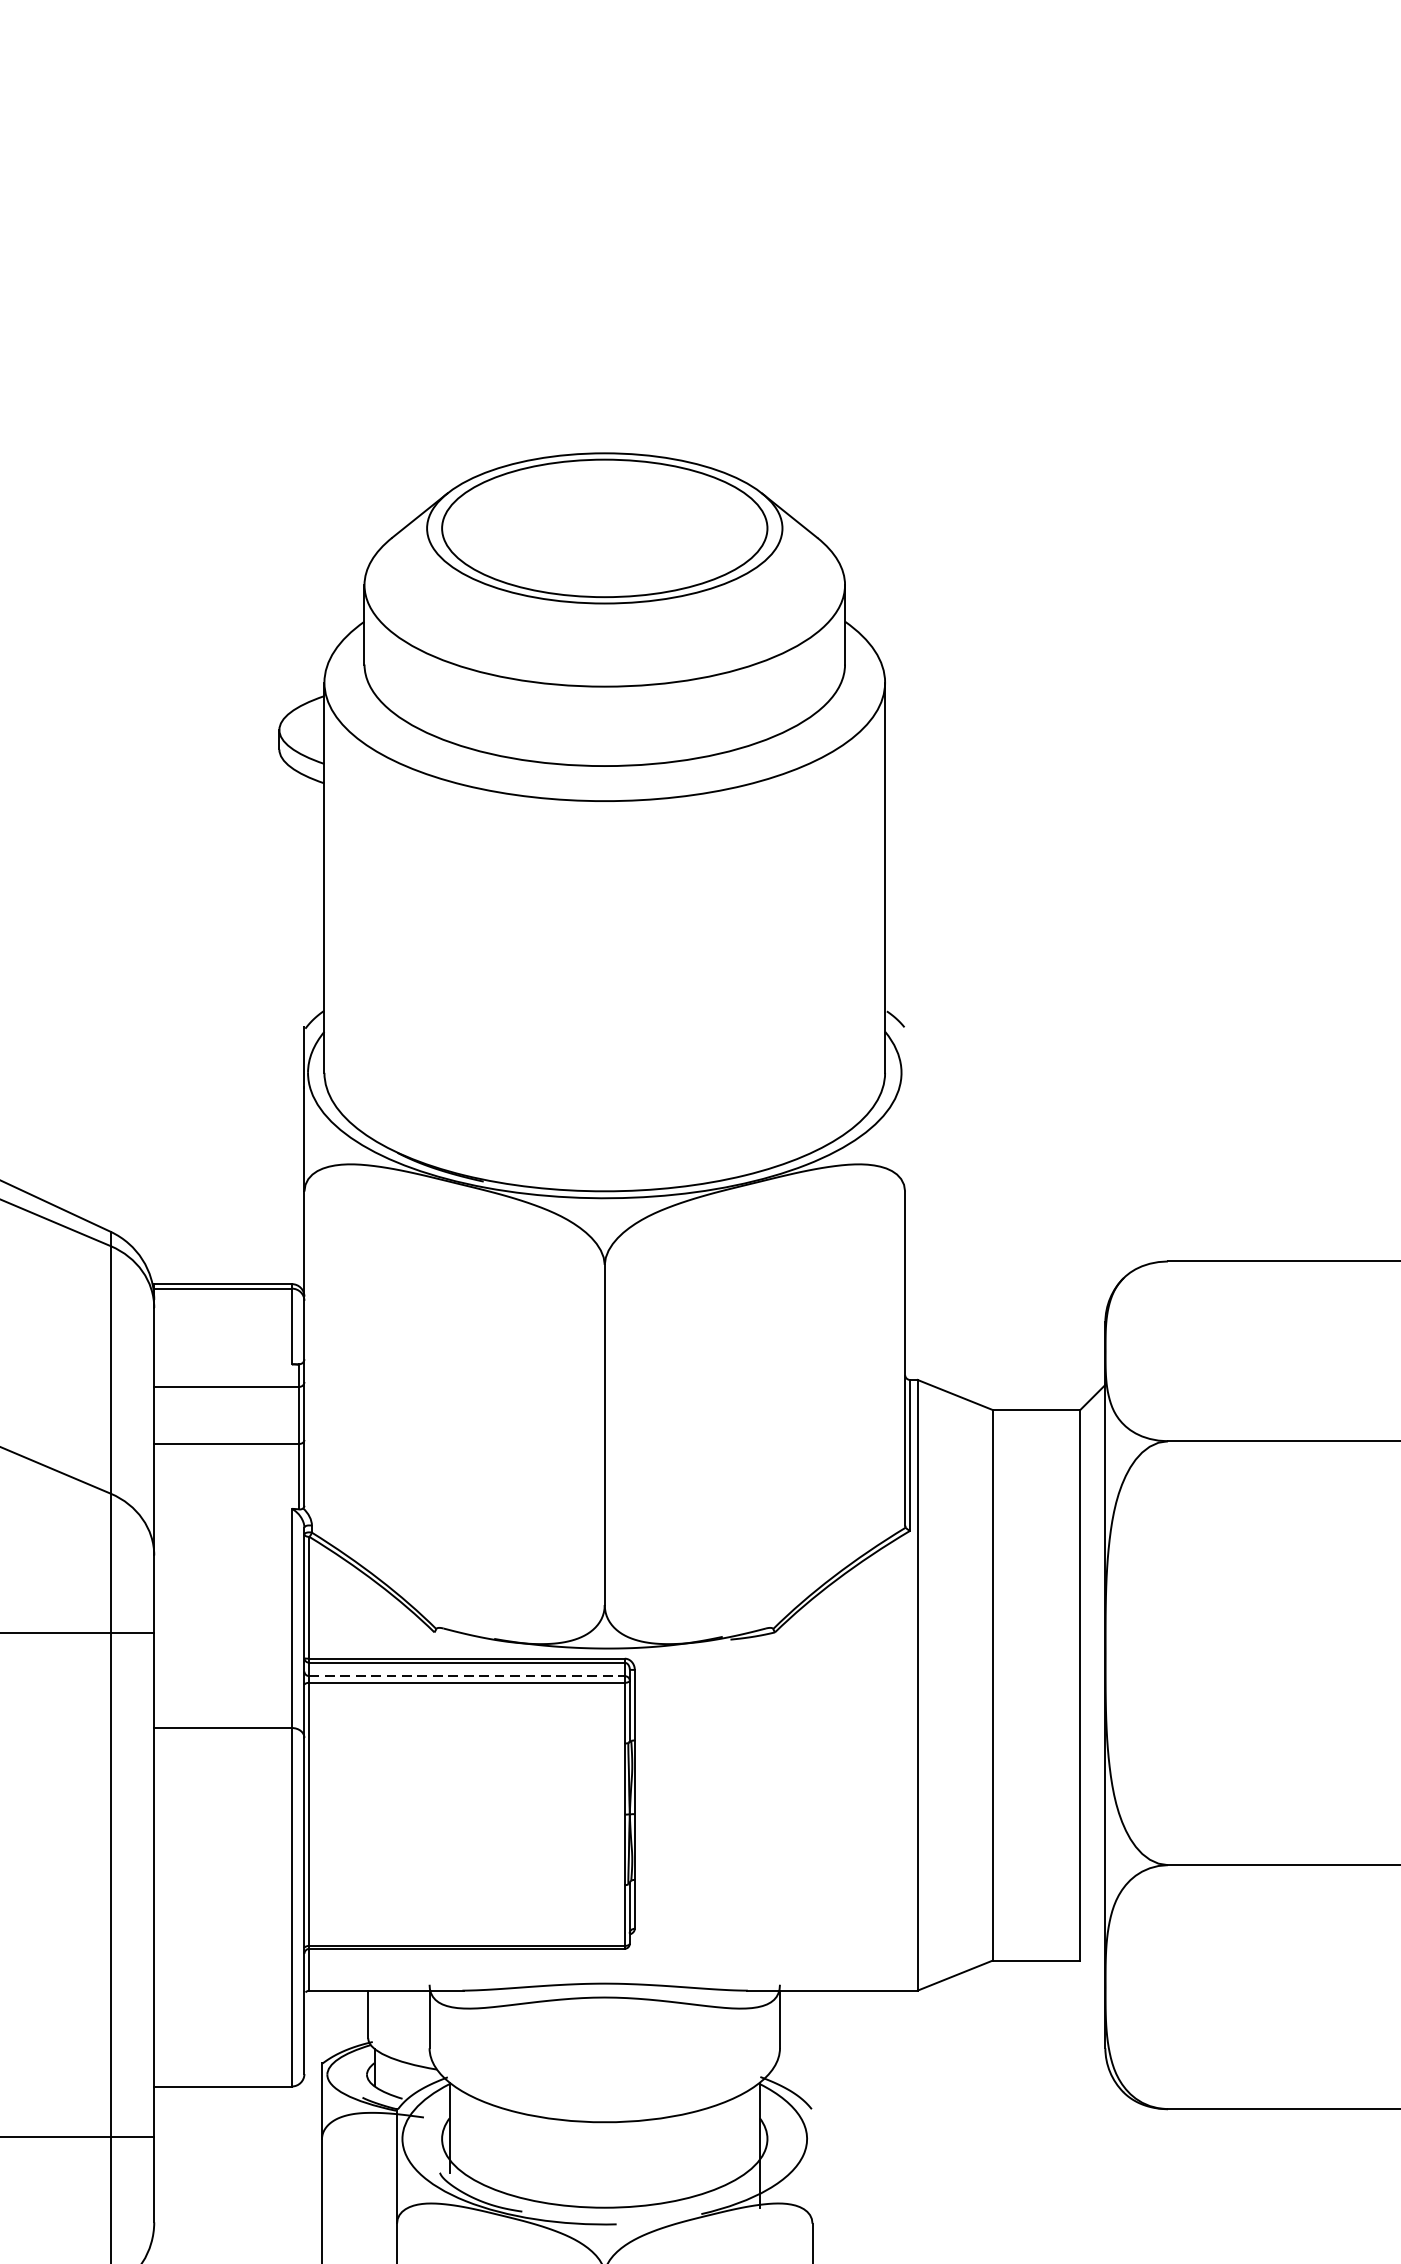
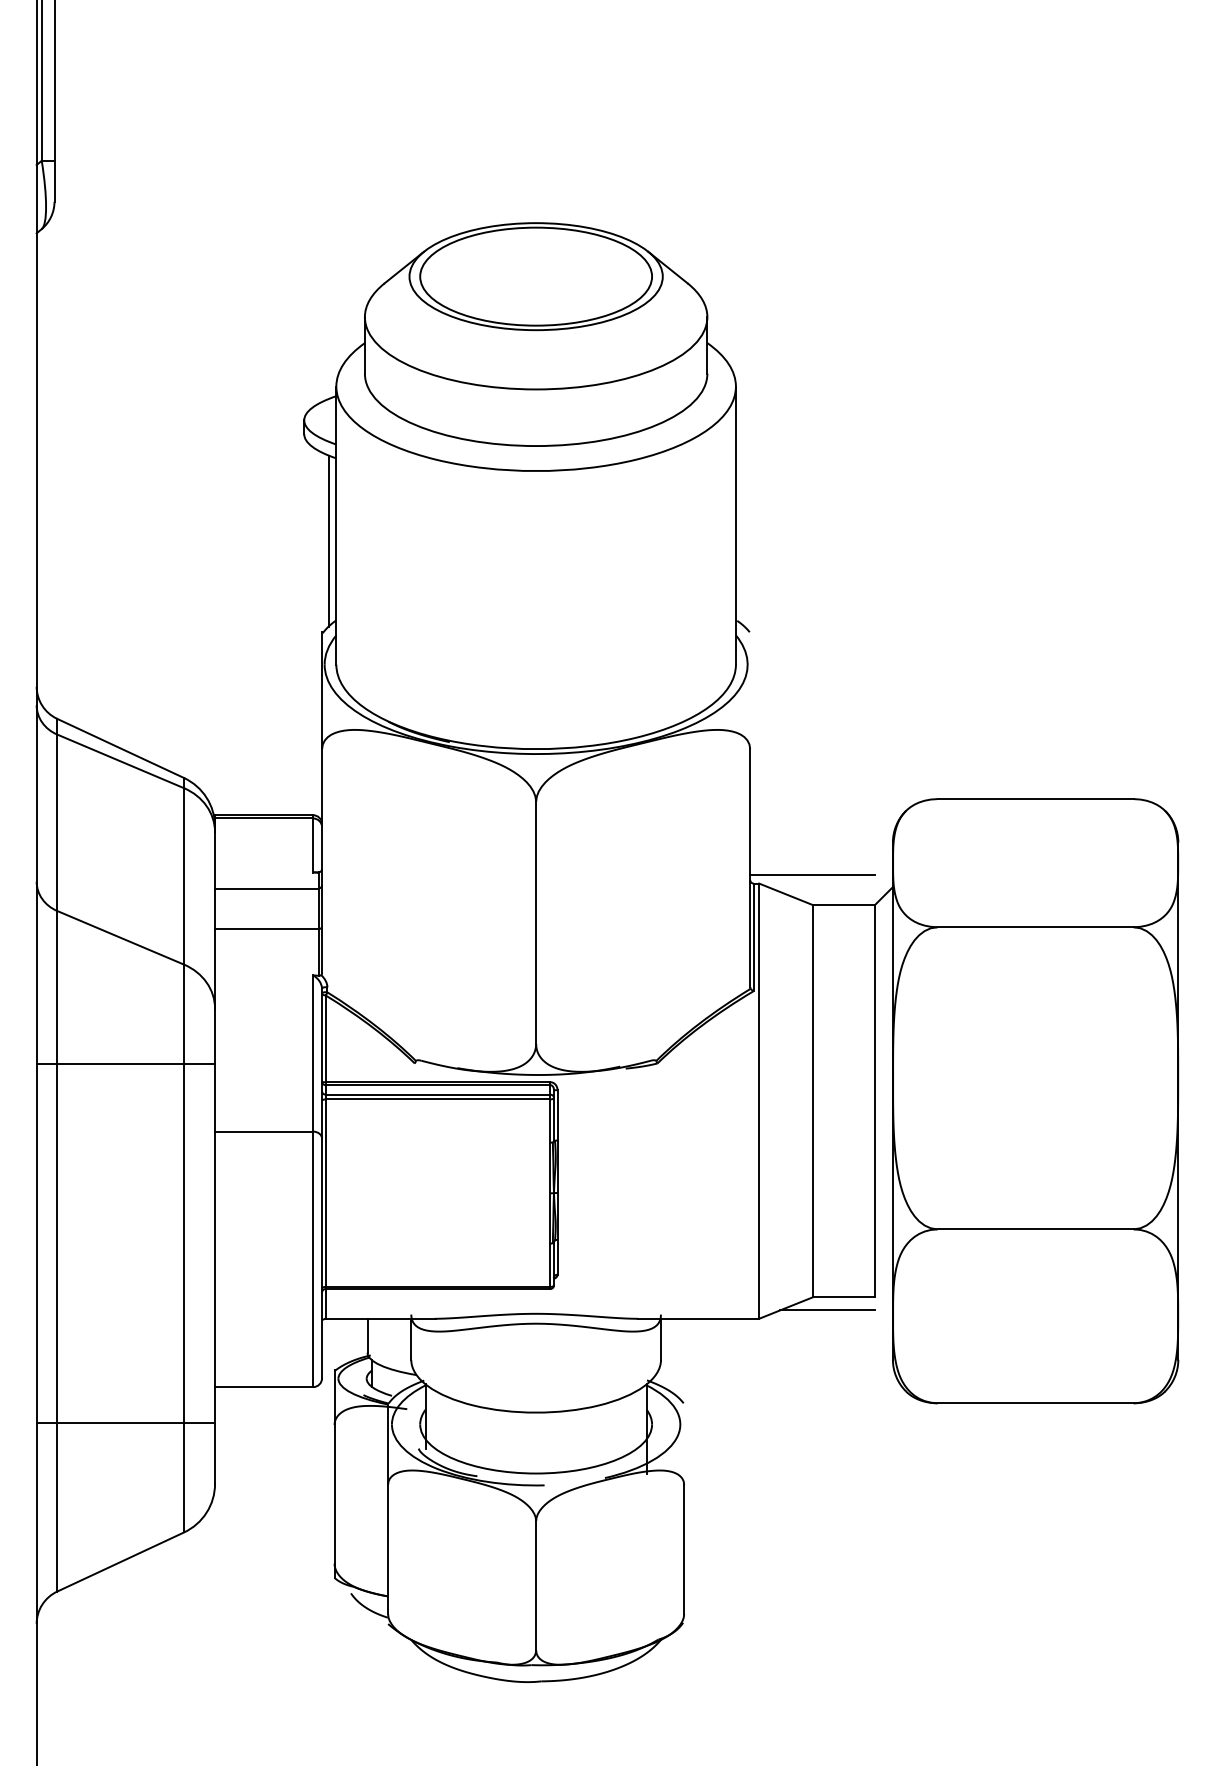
line: (314, 900) -> (329, 541), added
line: (992, 1368) -> (812, 875), added
line: (467, 1675) -> (438, 1094), dashed -> solid
line: (1013, 1978) -> (827, 1310), added

